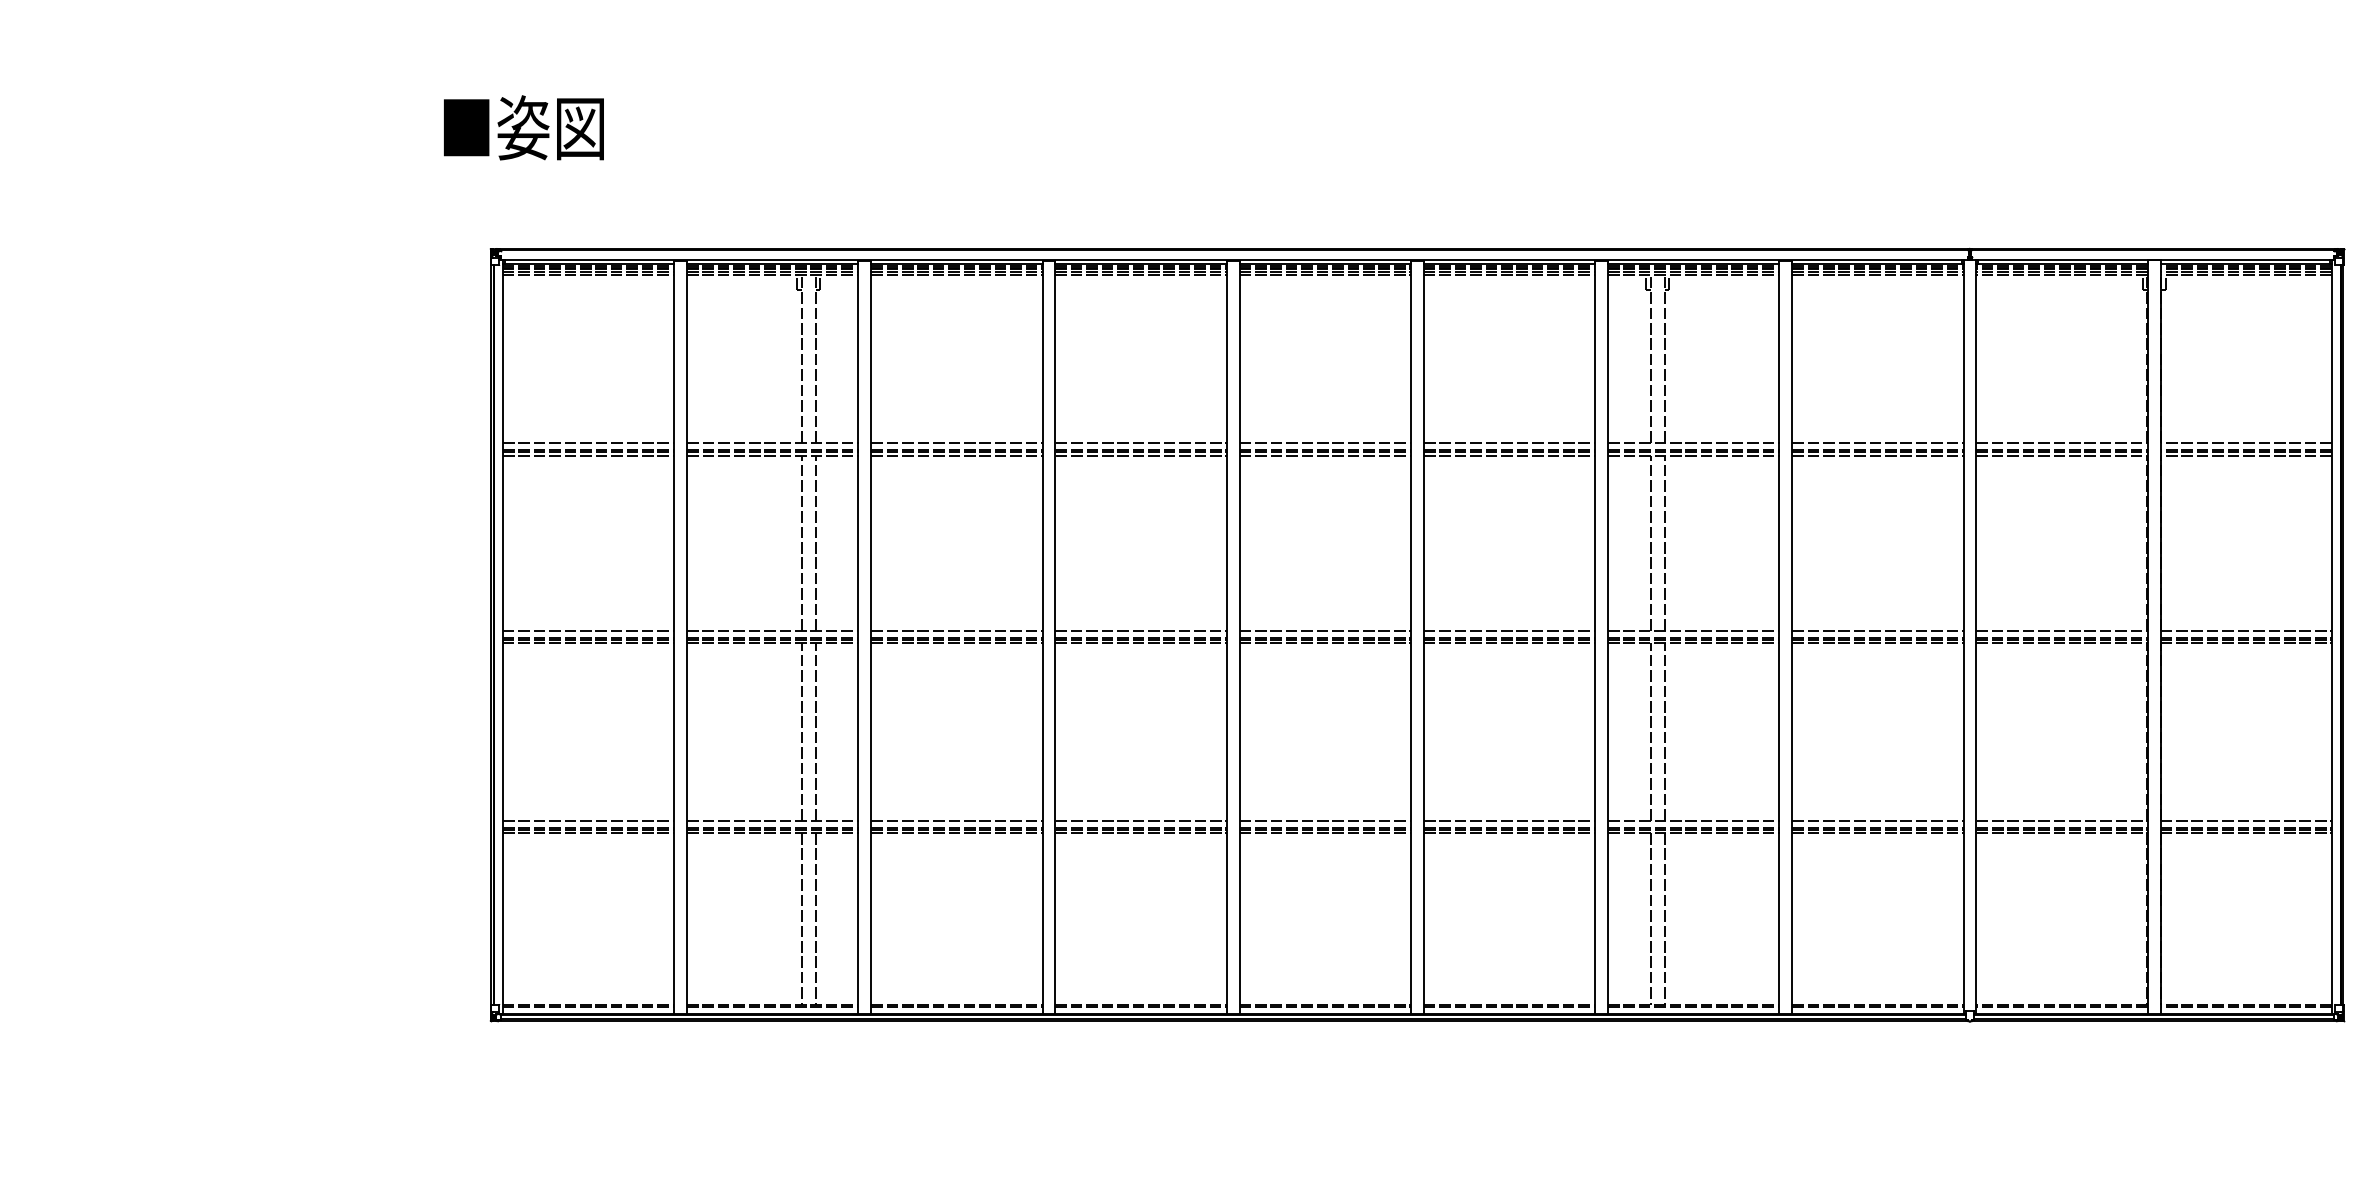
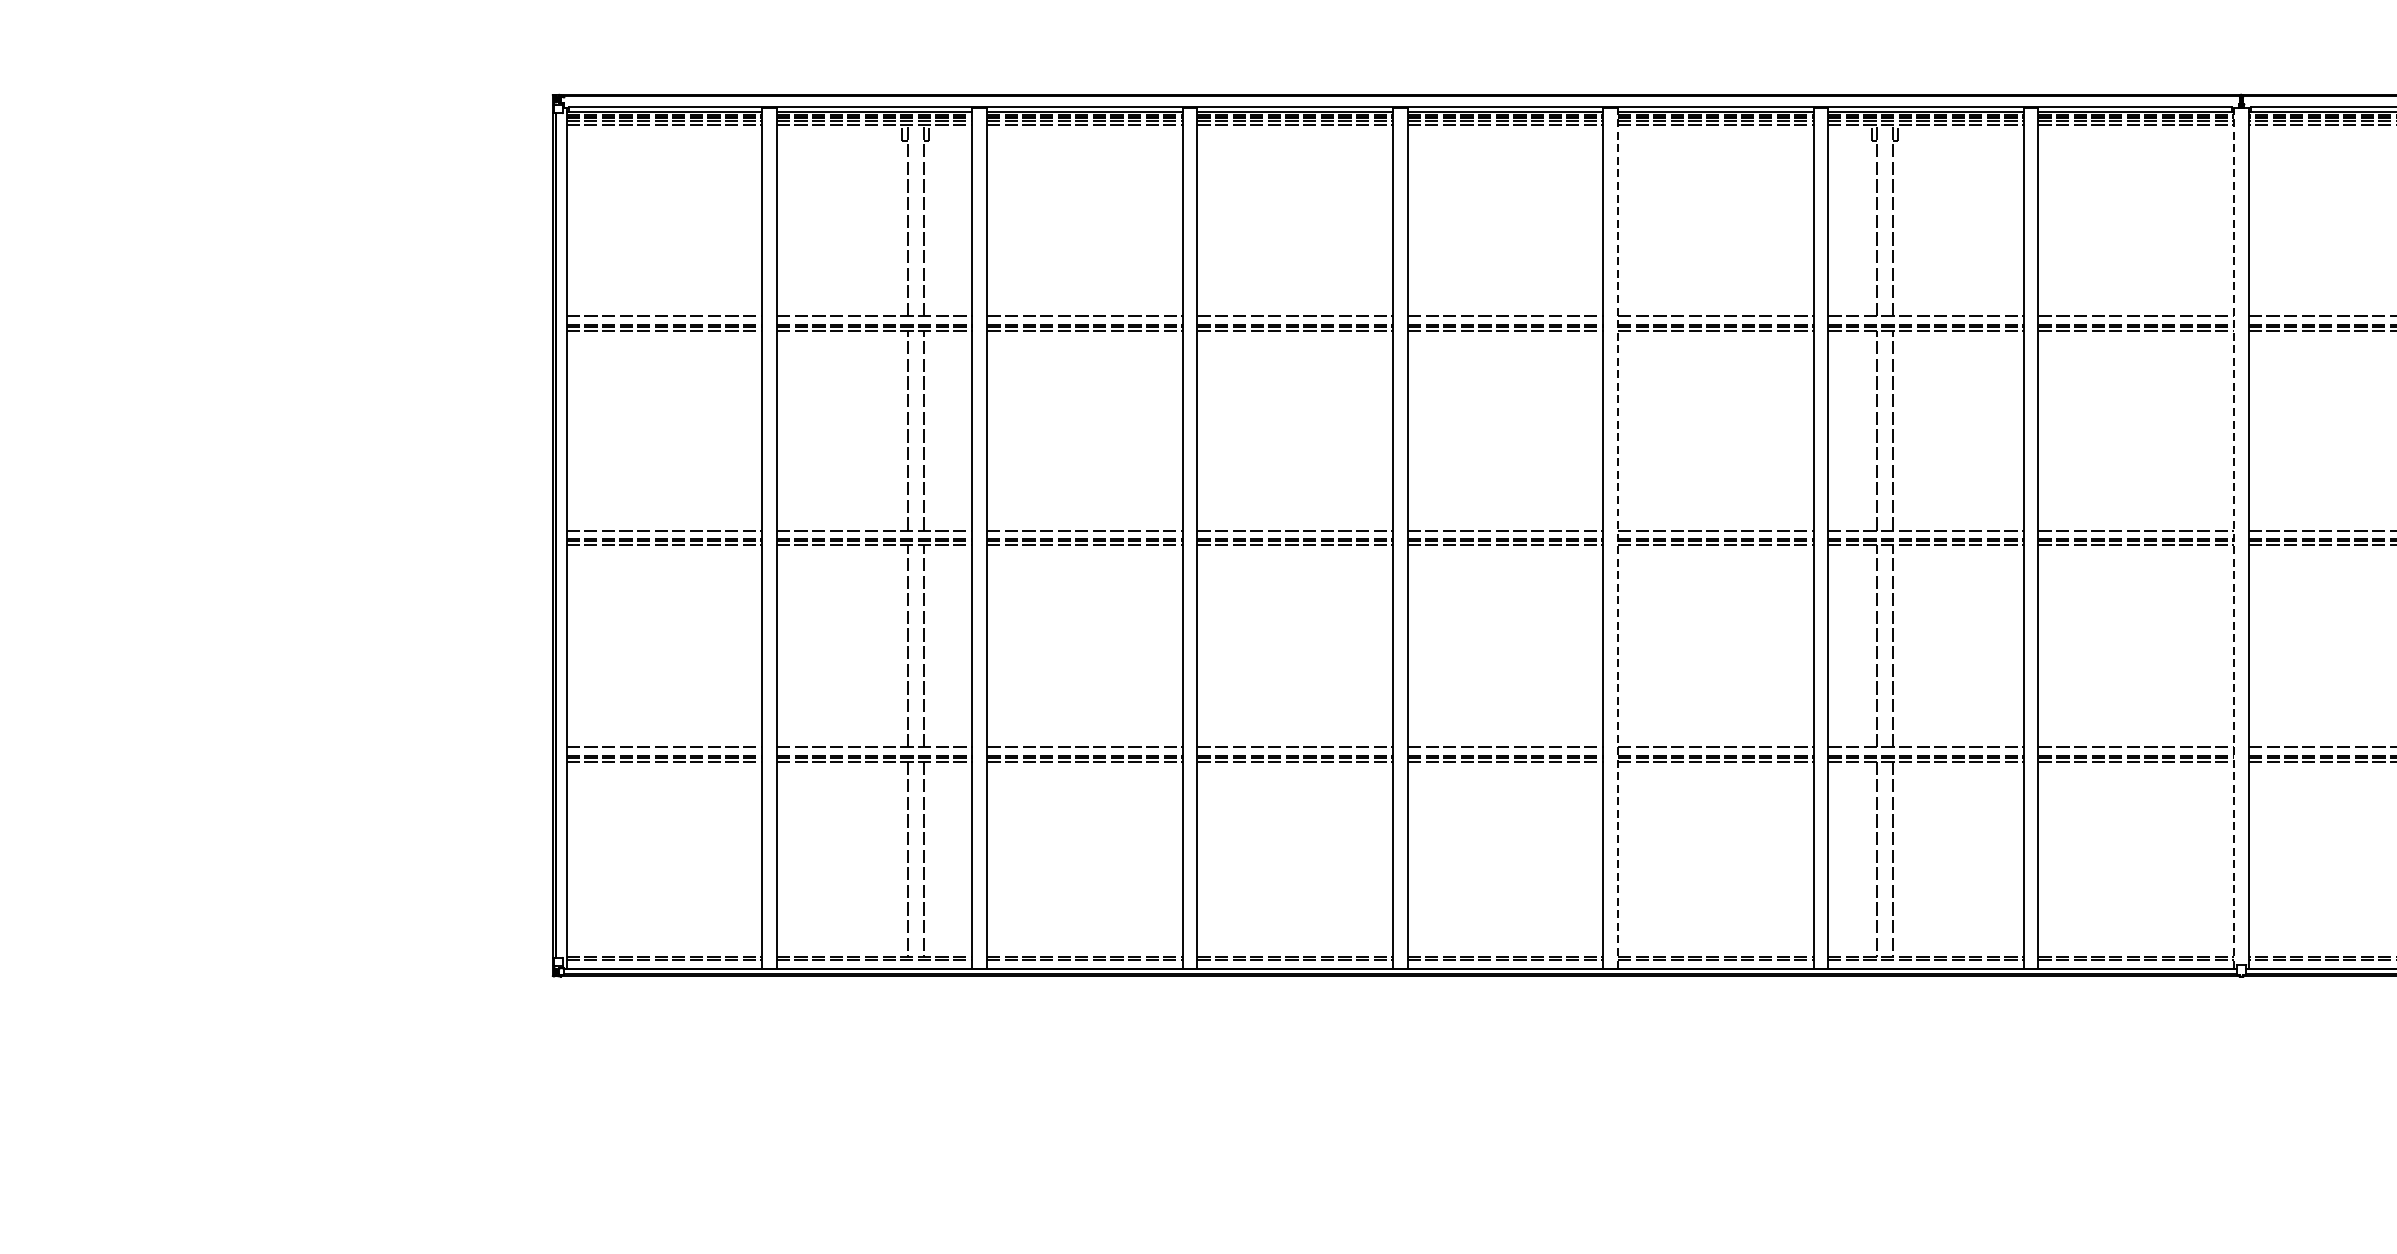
line: (1963, 636) -> (2234, 537), solid -> dashed
line: (1423, 637) -> (1617, 538), solid -> dashed

